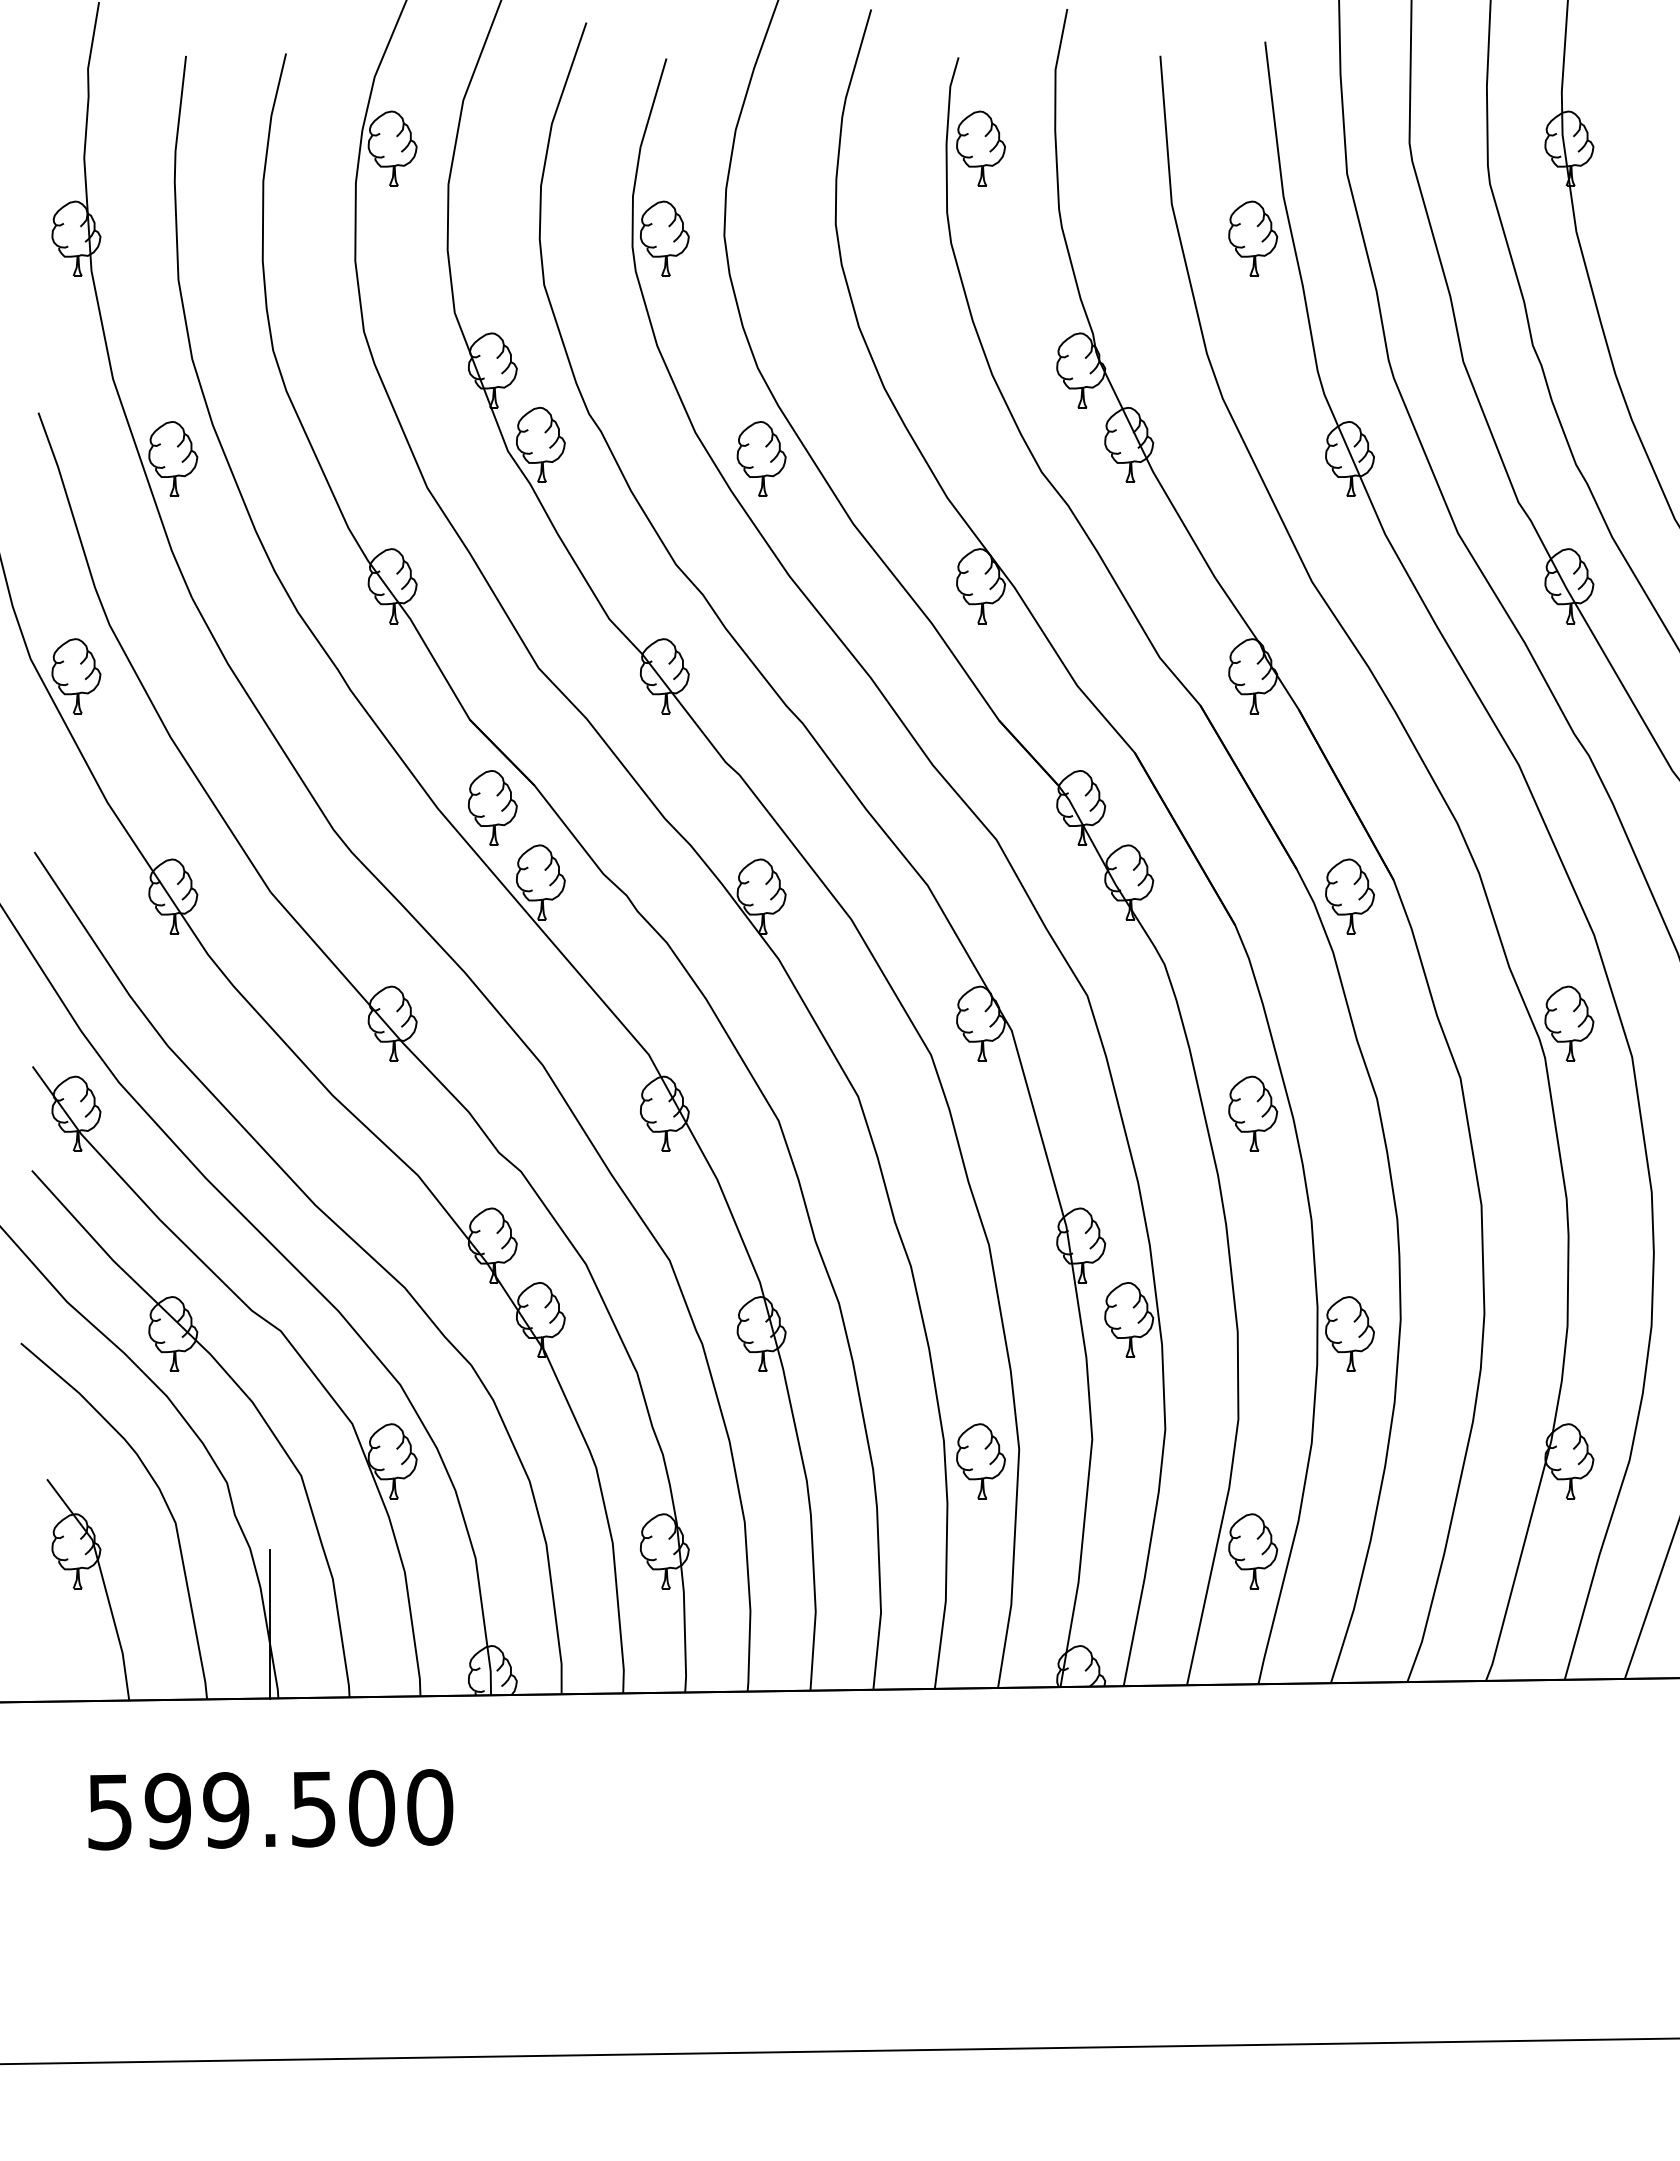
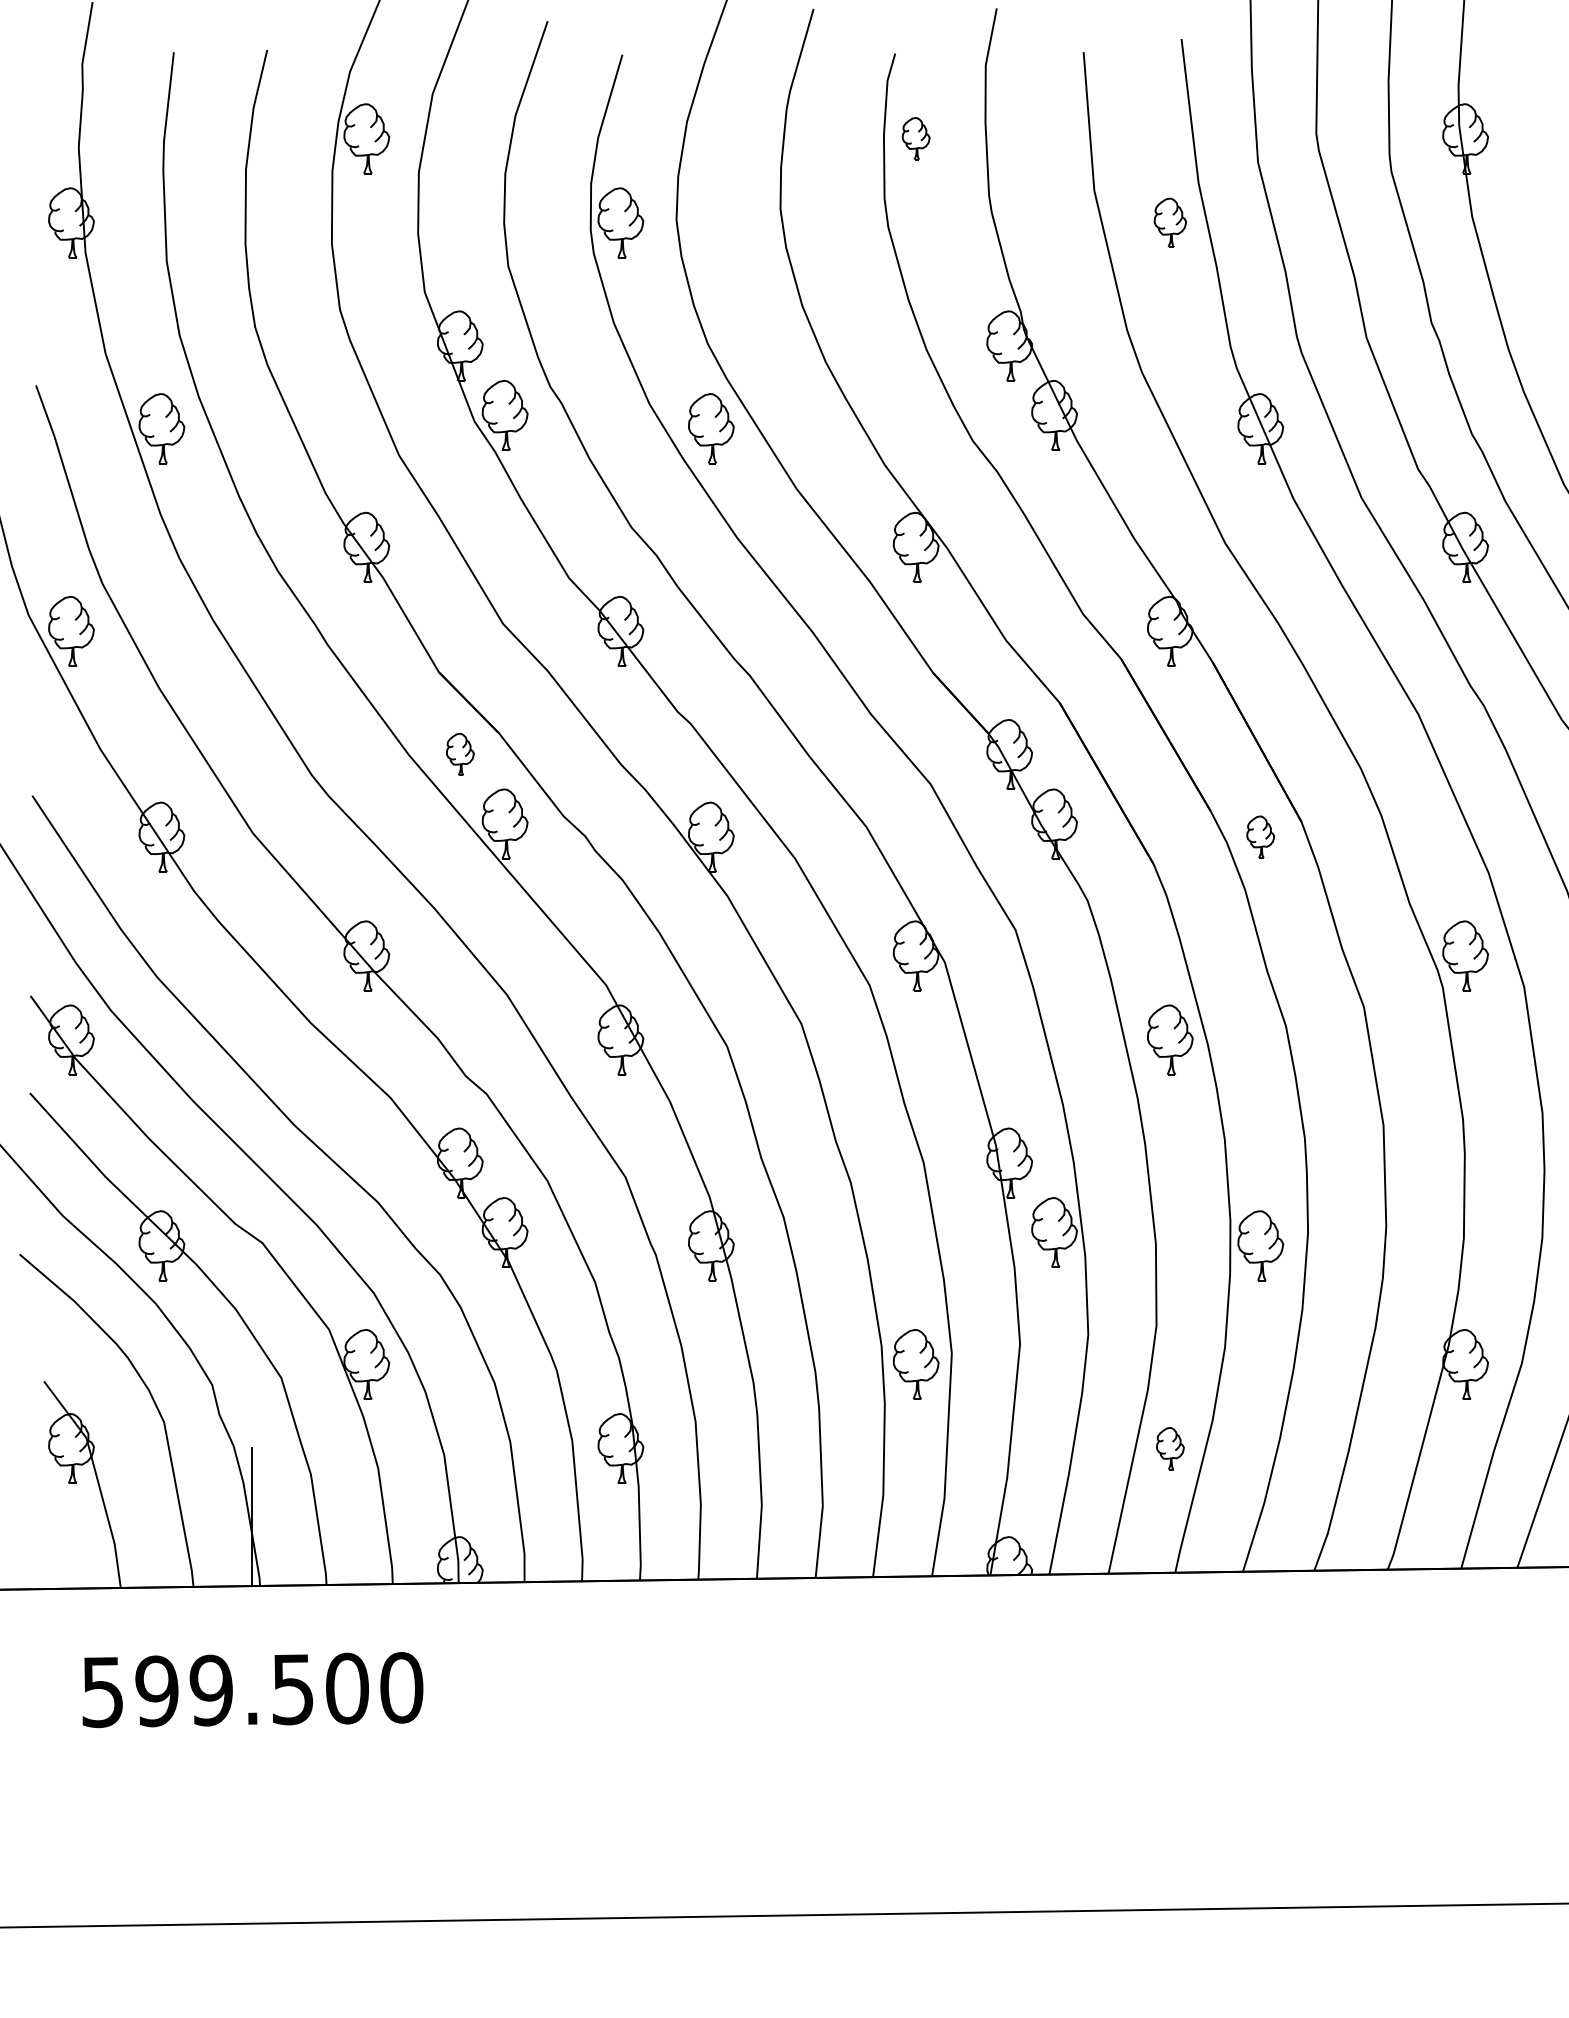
part: (980, 148) -> (915, 138), size x0.6
part: (1253, 238) -> (1170, 222), size x0.7
part: (492, 807) -> (460, 754), size x0.6
part: (1349, 896) -> (1260, 837), size x0.6
part: (1253, 1551) -> (1170, 1448), size x0.6

